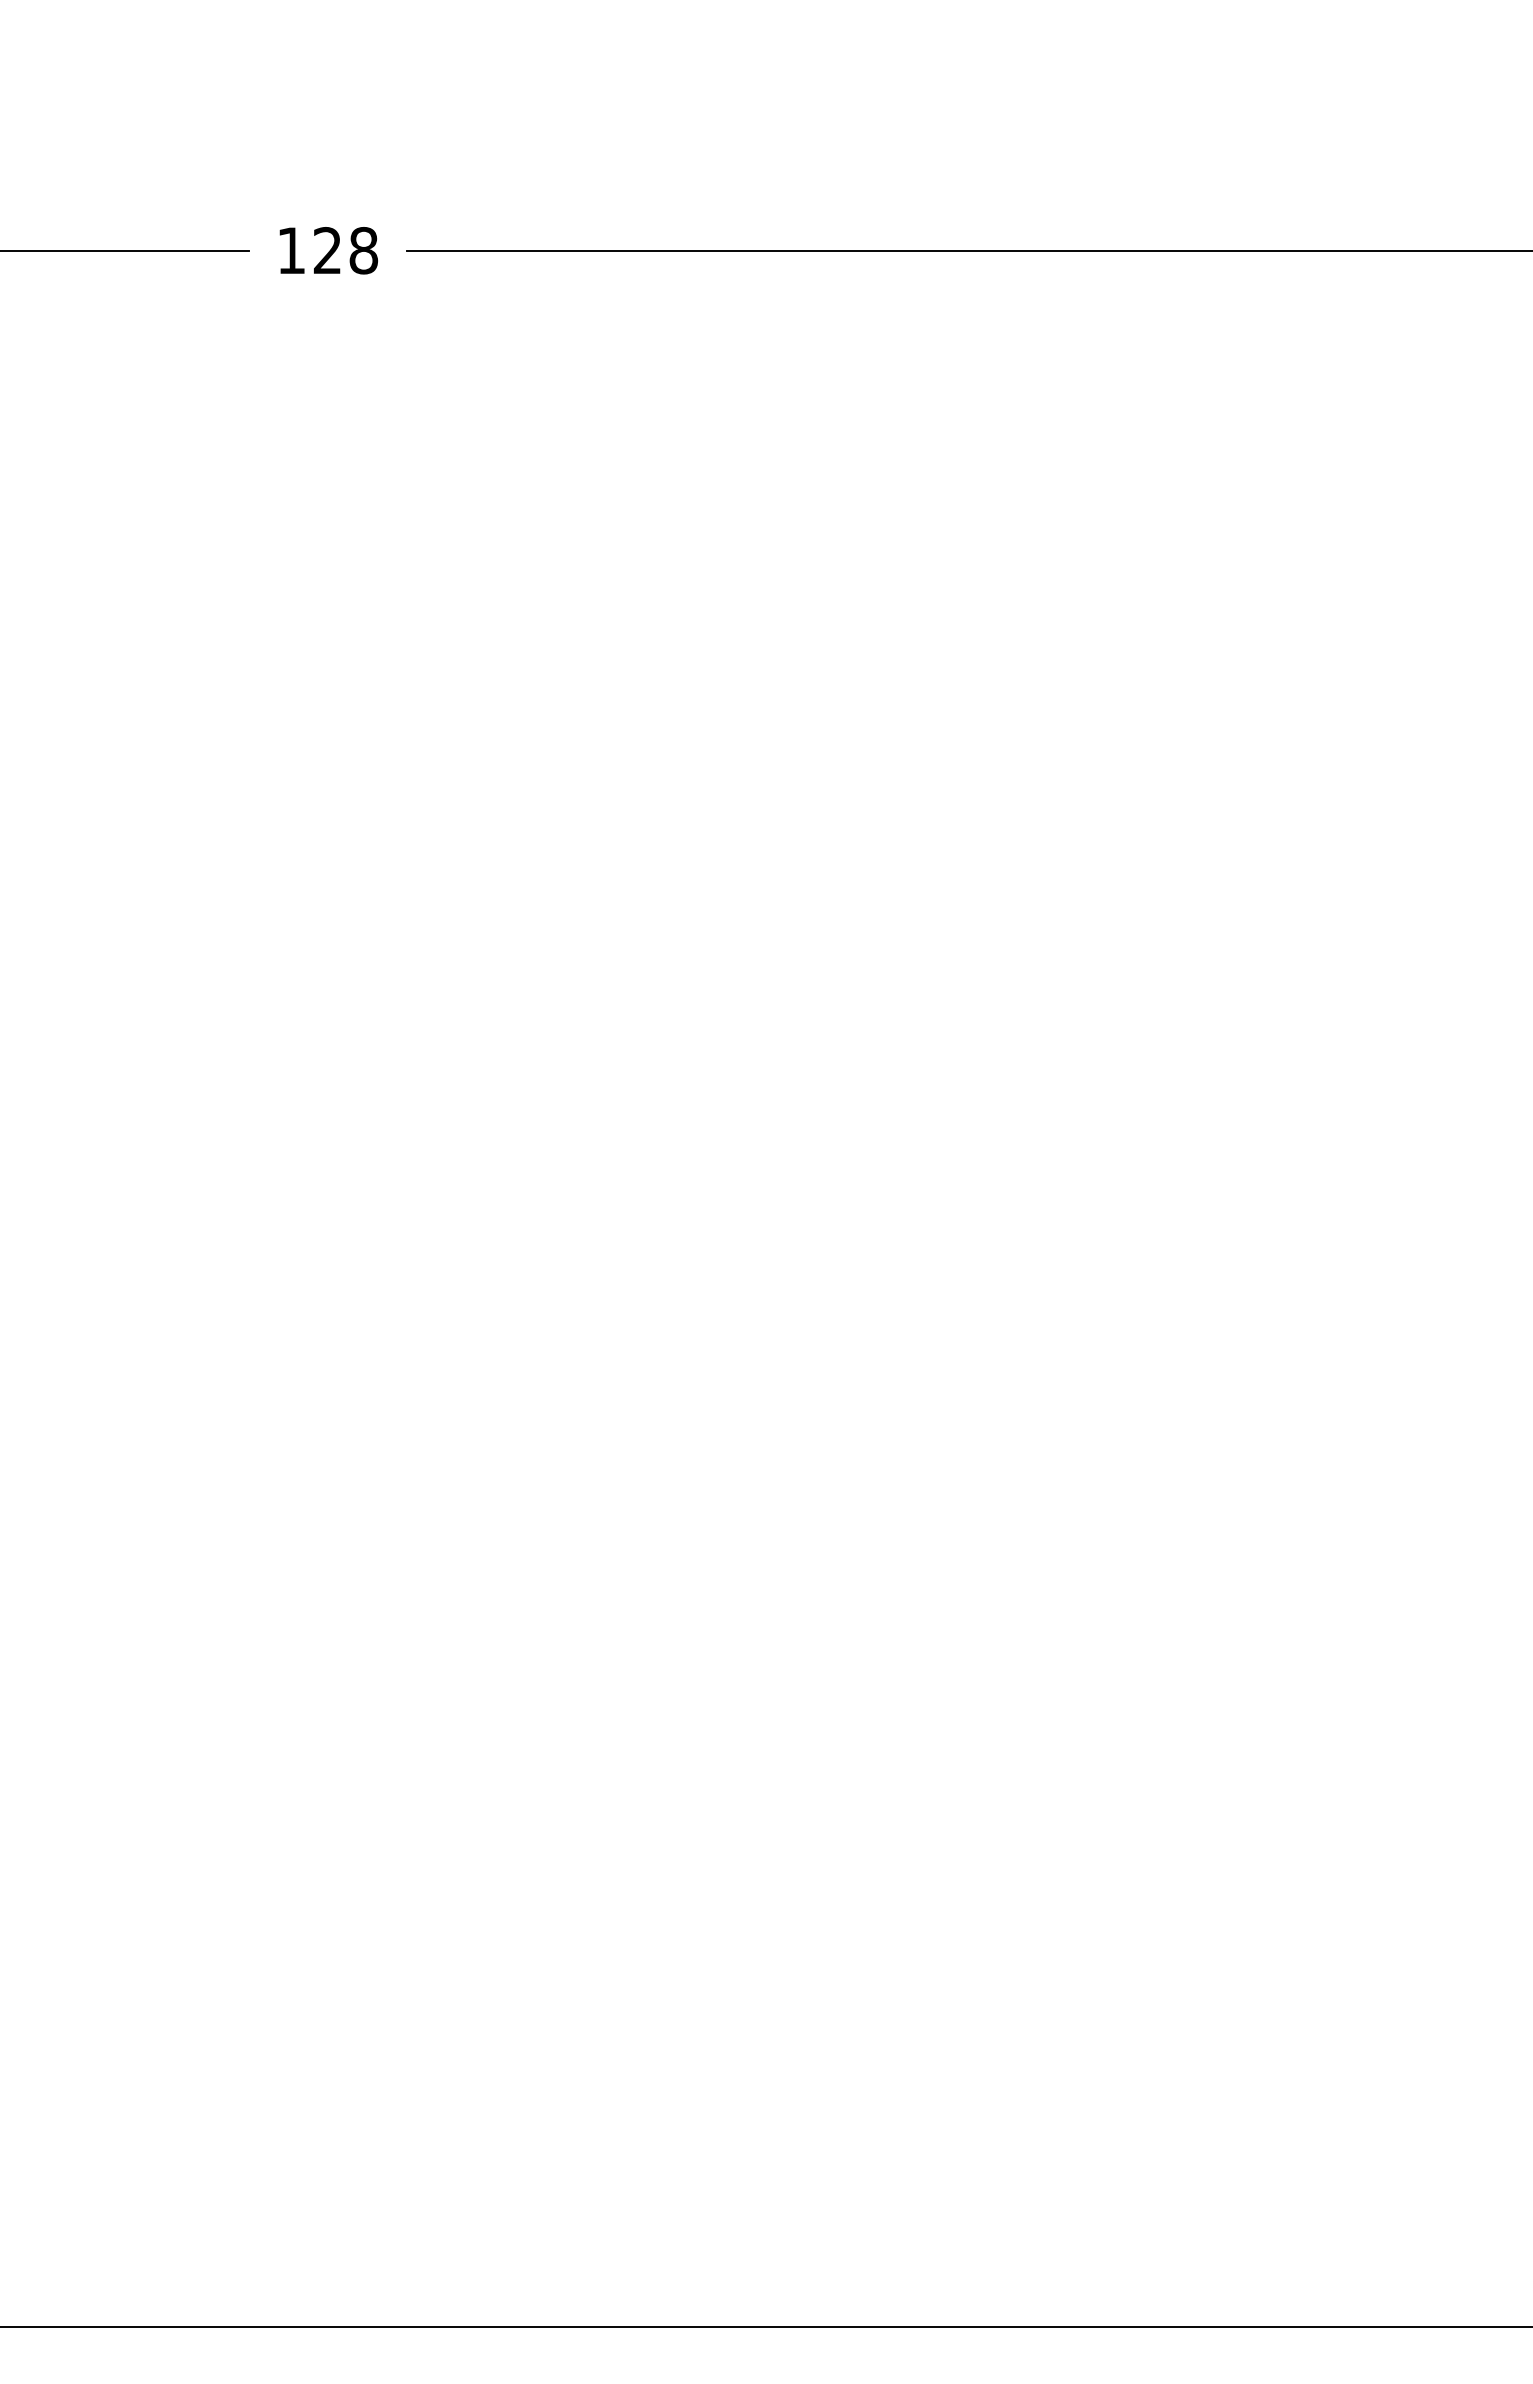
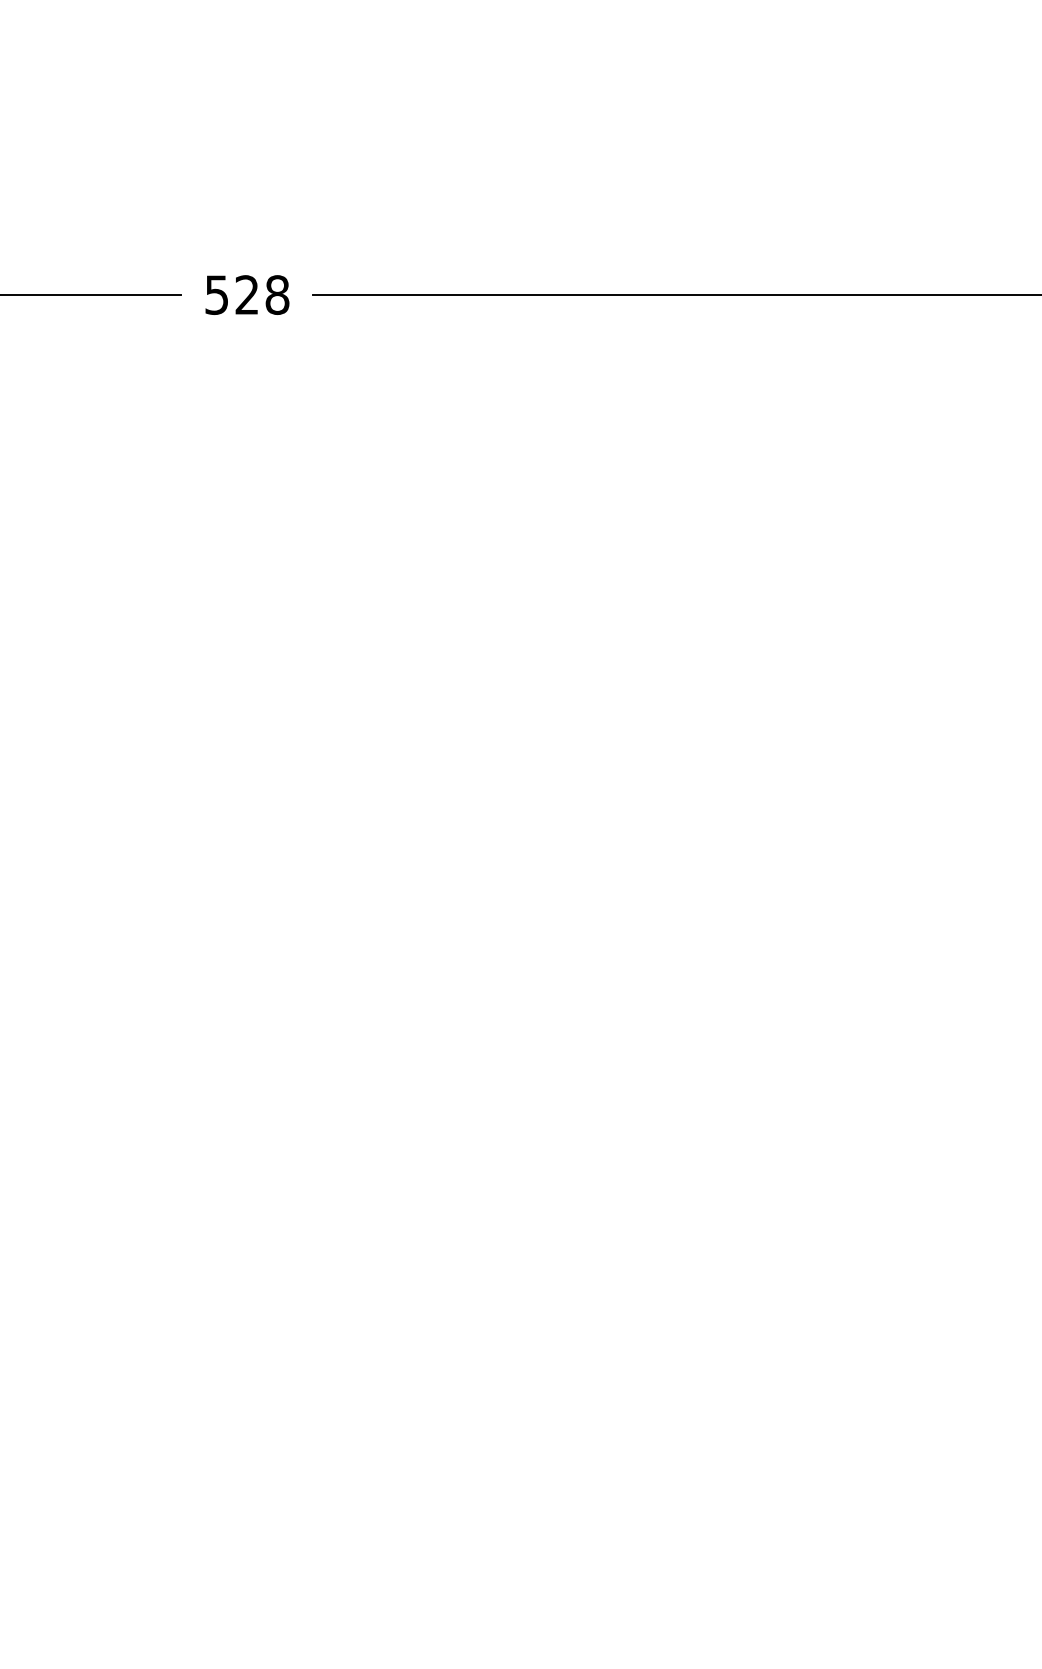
text: (291, 250) -> (216, 294), 128 -> 528

